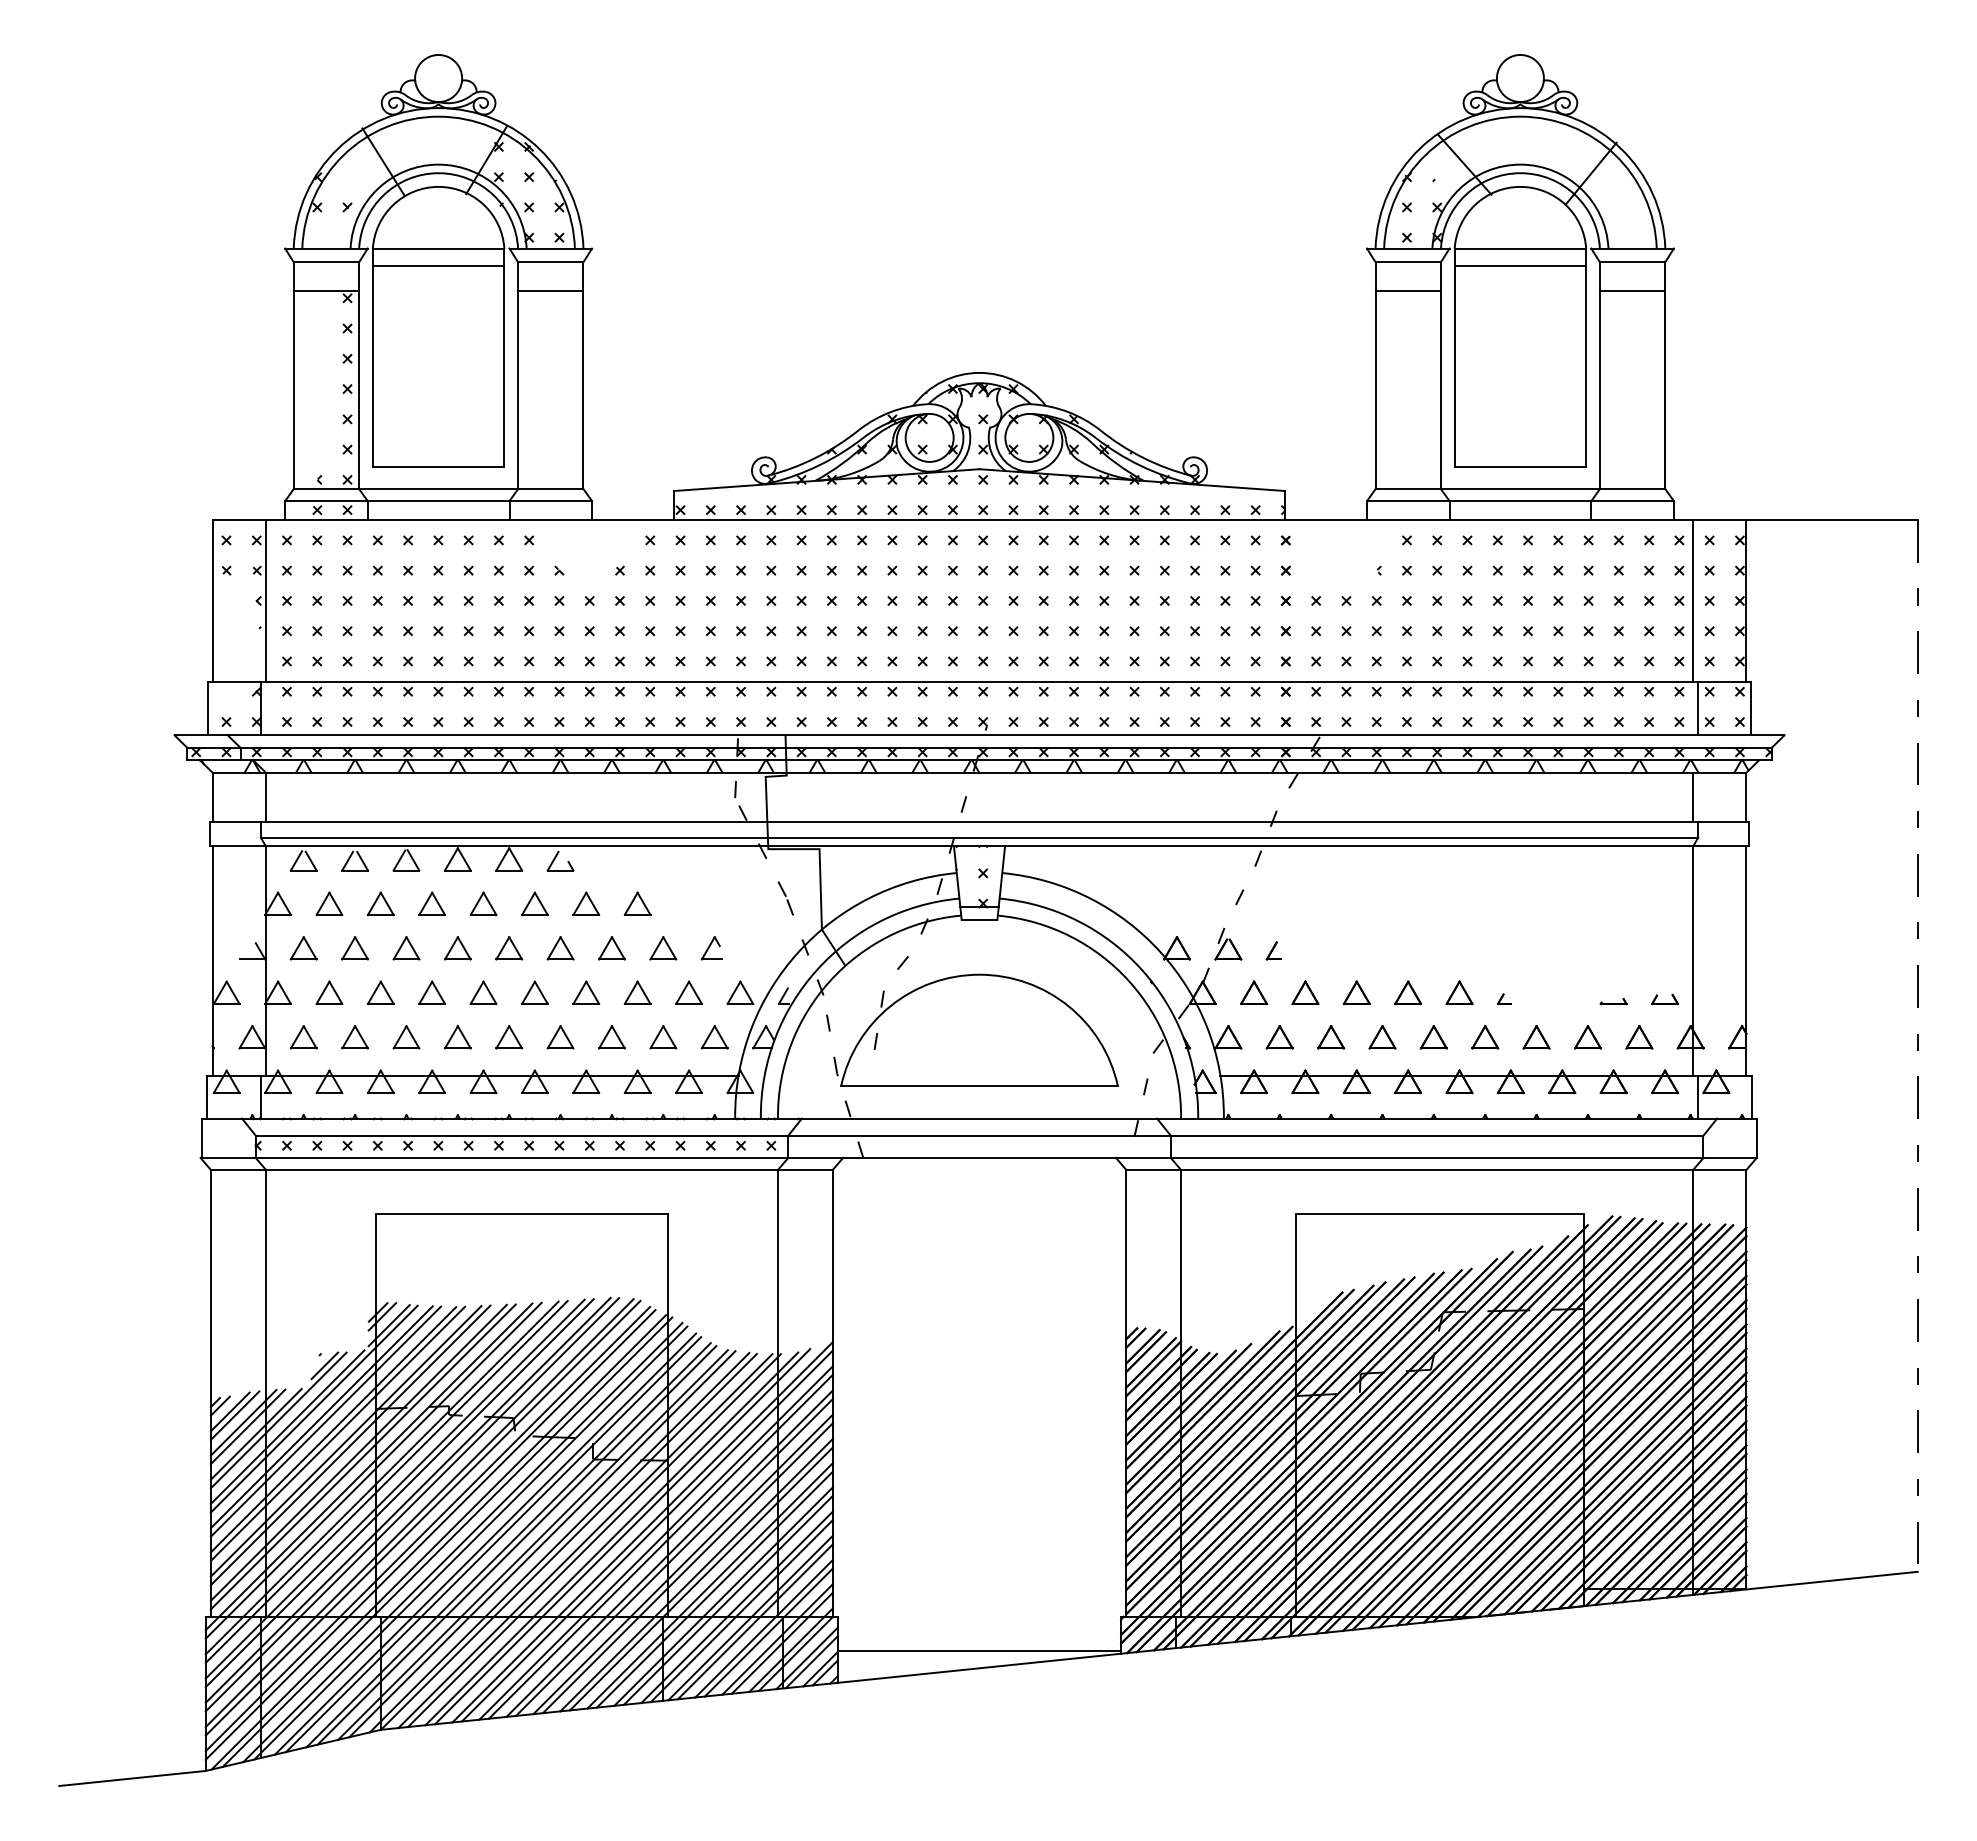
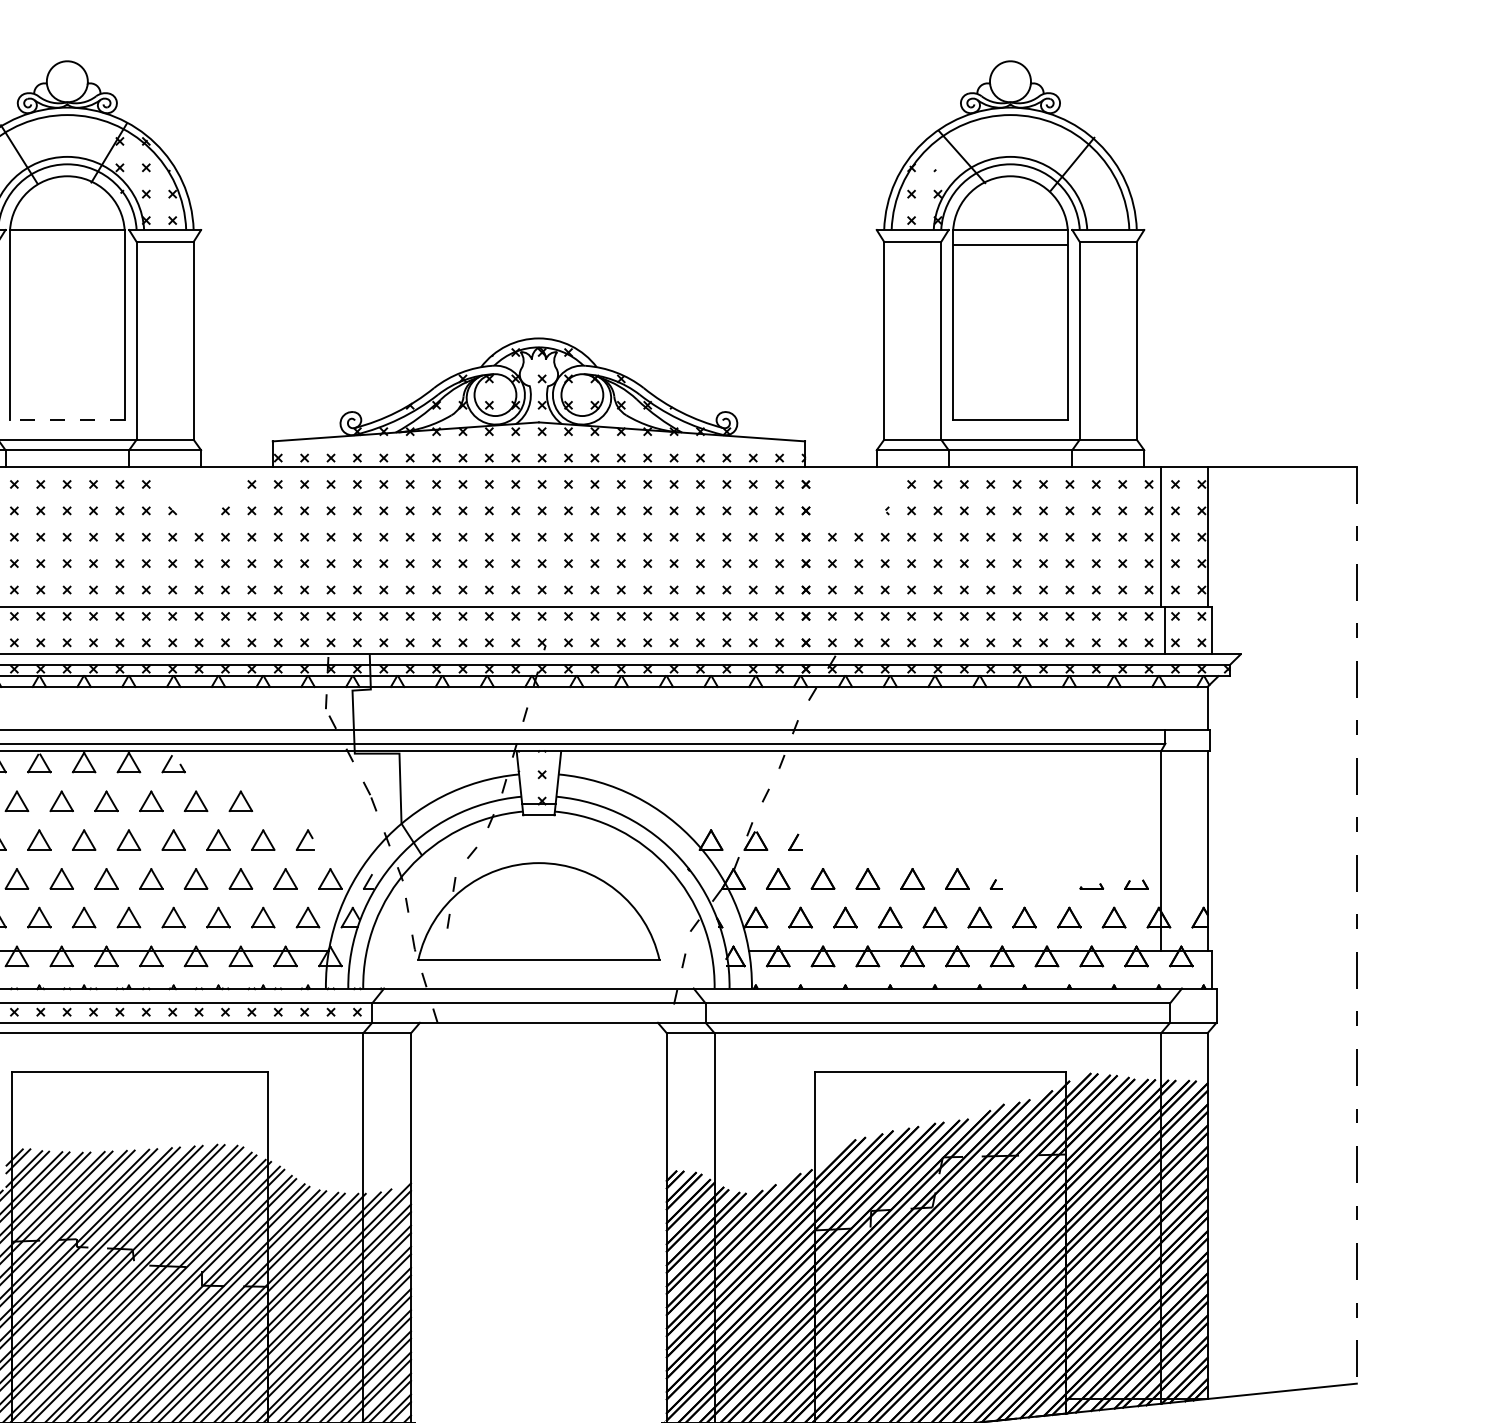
line: (438, 265) -> (67, 244), removed
line: (550, 290) -> (164, 266), removed
line: (1407, 290) -> (912, 266), removed
line: (1632, 290) -> (1108, 266), removed
line: (438, 467) -> (67, 420), solid -> dashed
line: (1693, 797) -> (1161, 708), removed
line: (1698, 1096) -> (1165, 969), removed

